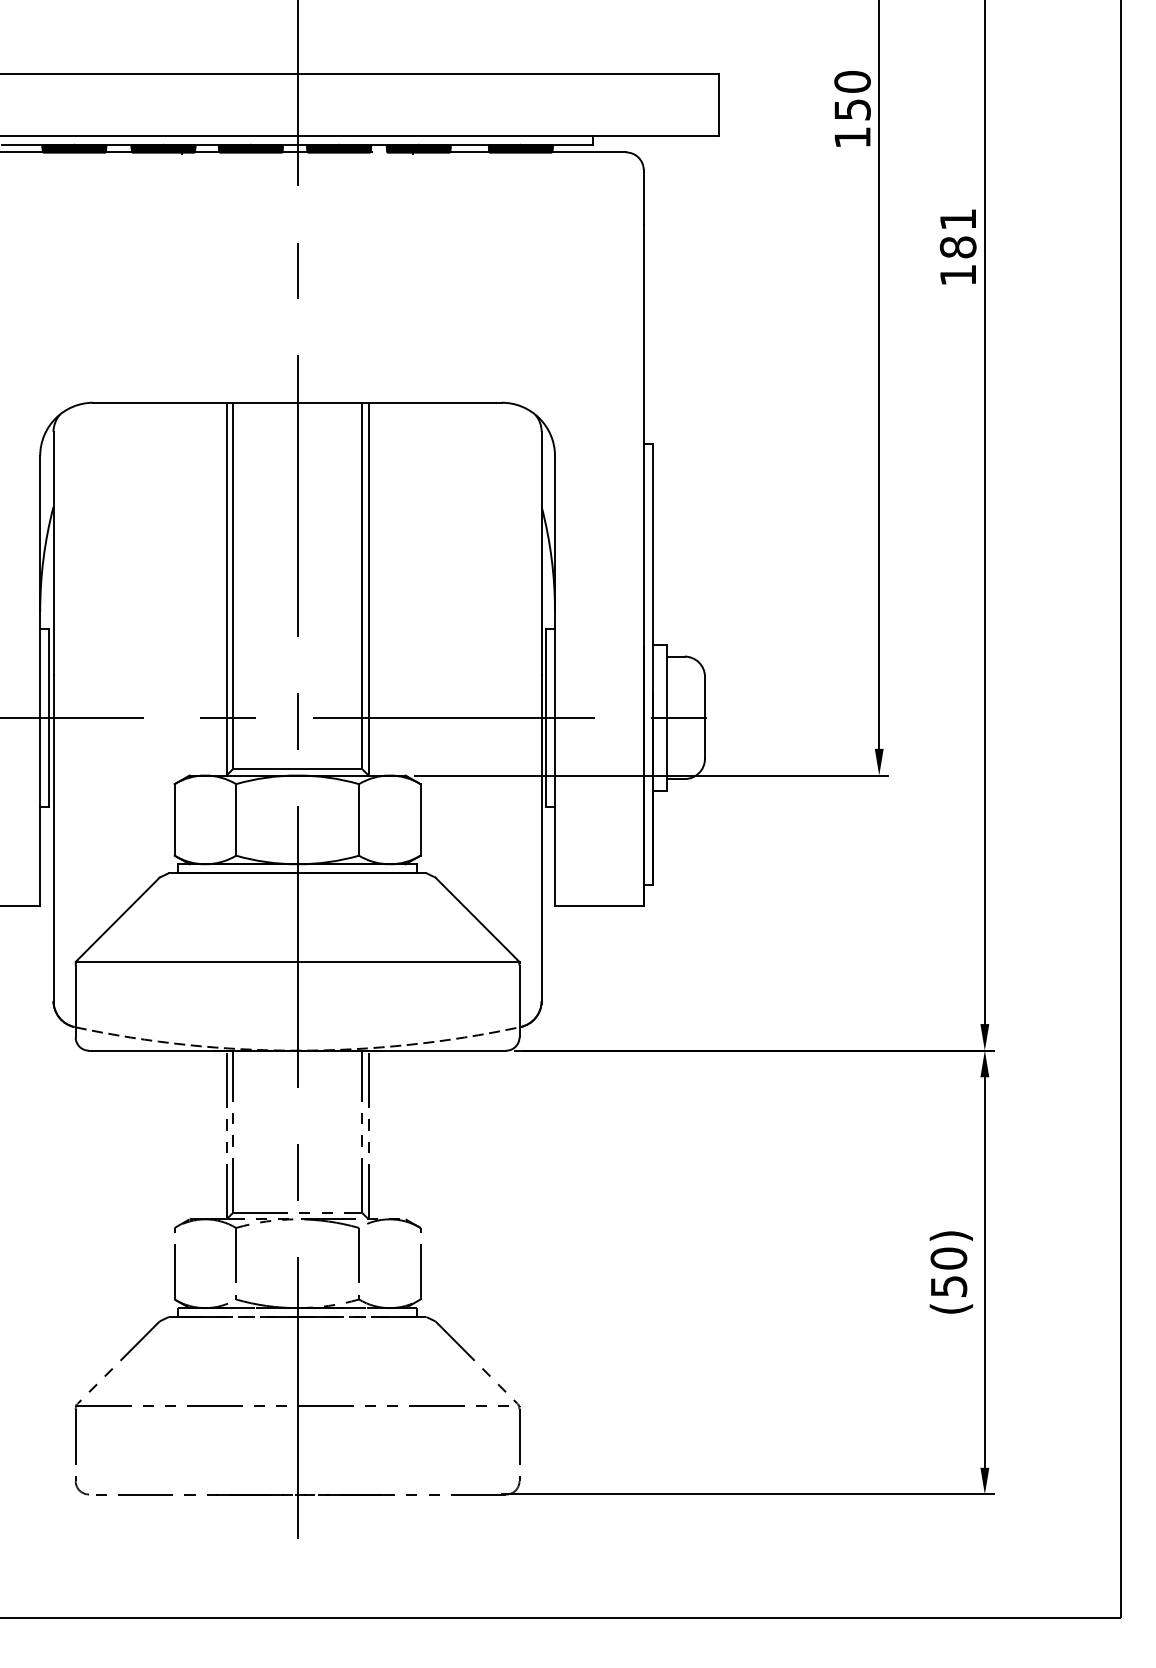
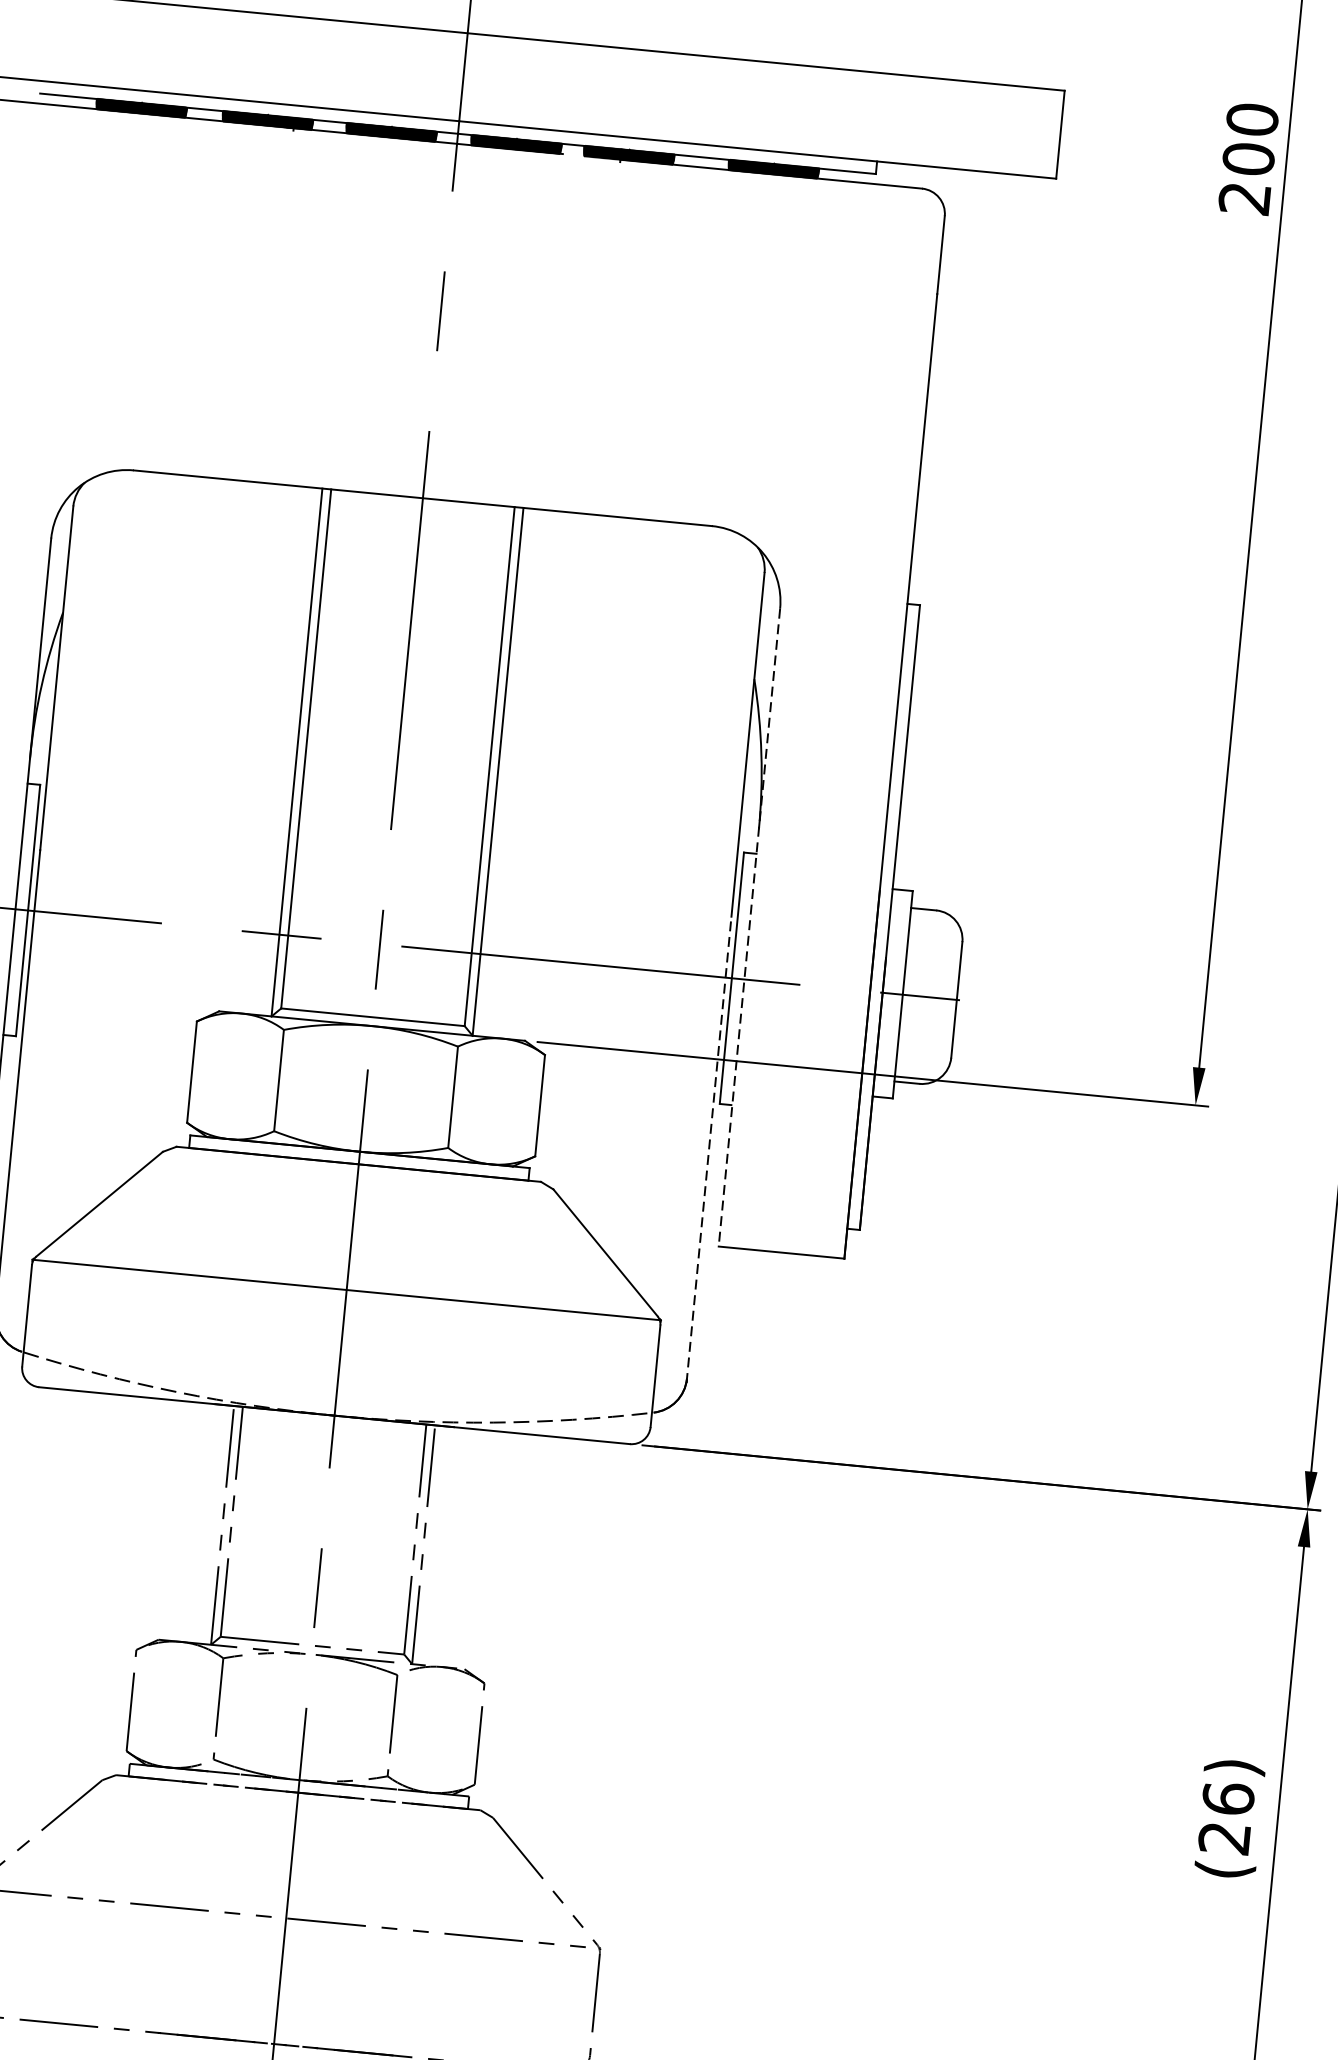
text: (852, 123) -> (1246, 178), 150 -> 200
line: (555, 681) -> (750, 928), solid -> dashed
line: (541, 839) -> (708, 1149), solid -> dashed
text: (948, 1272) -> (1225, 1818), (50) -> (26)

